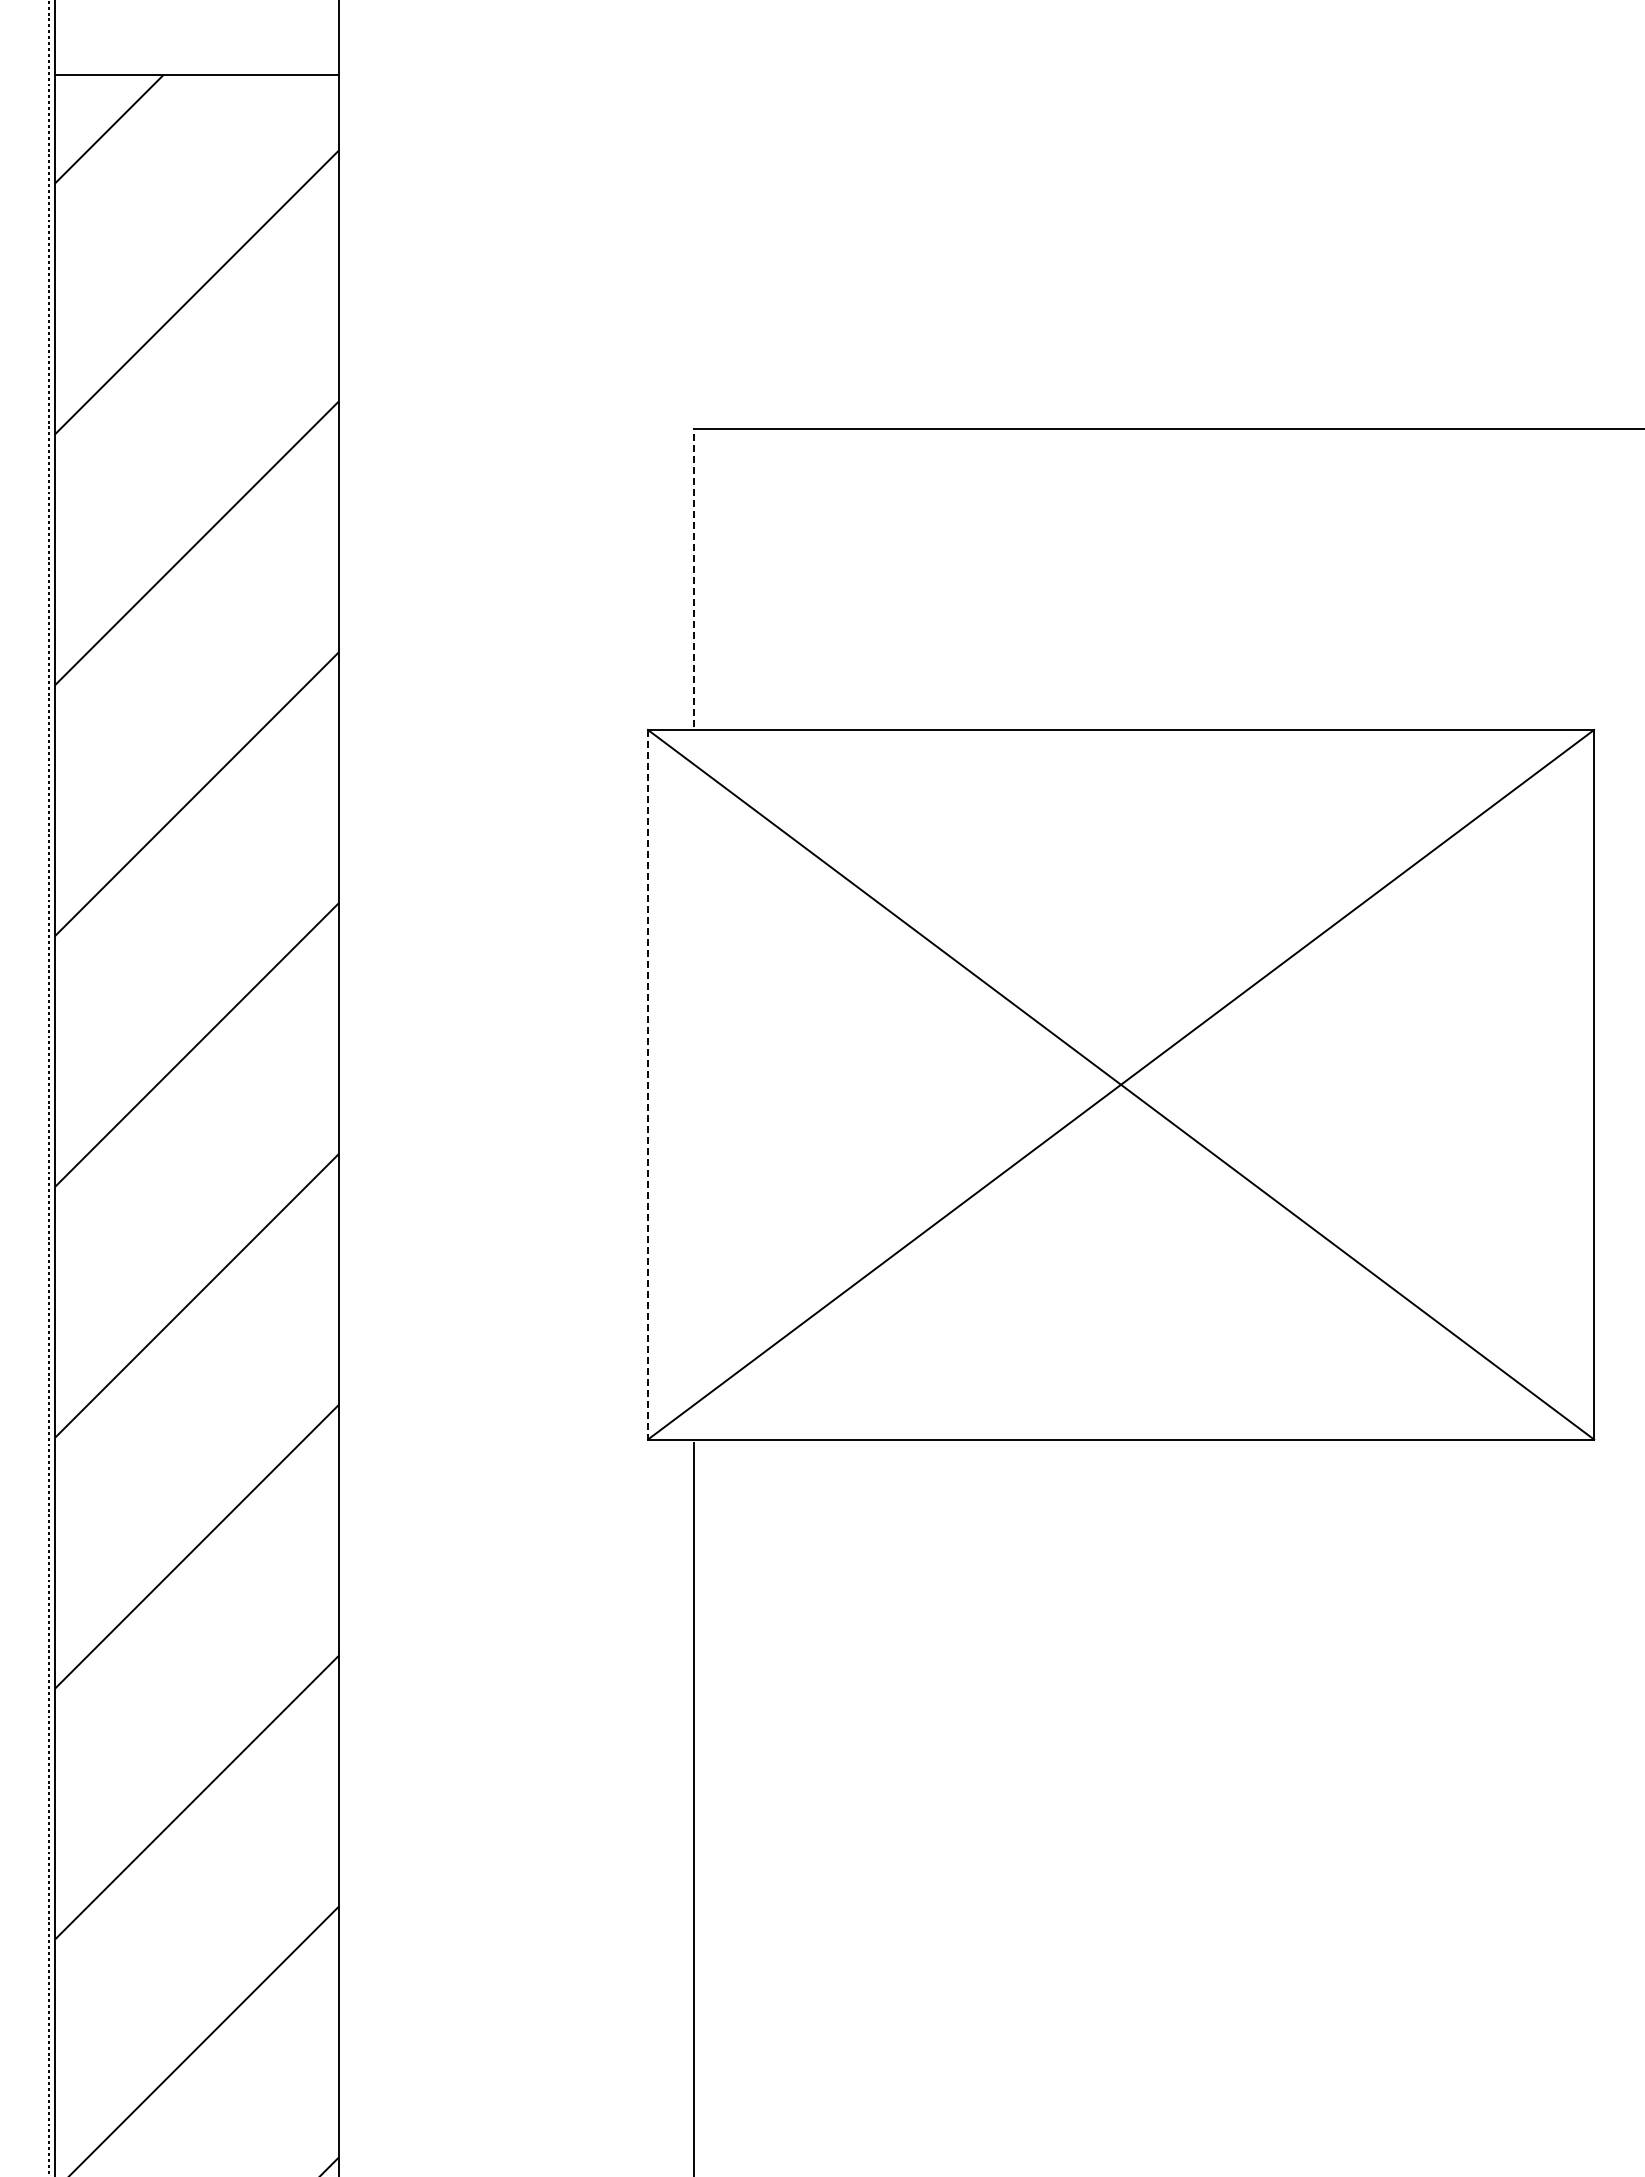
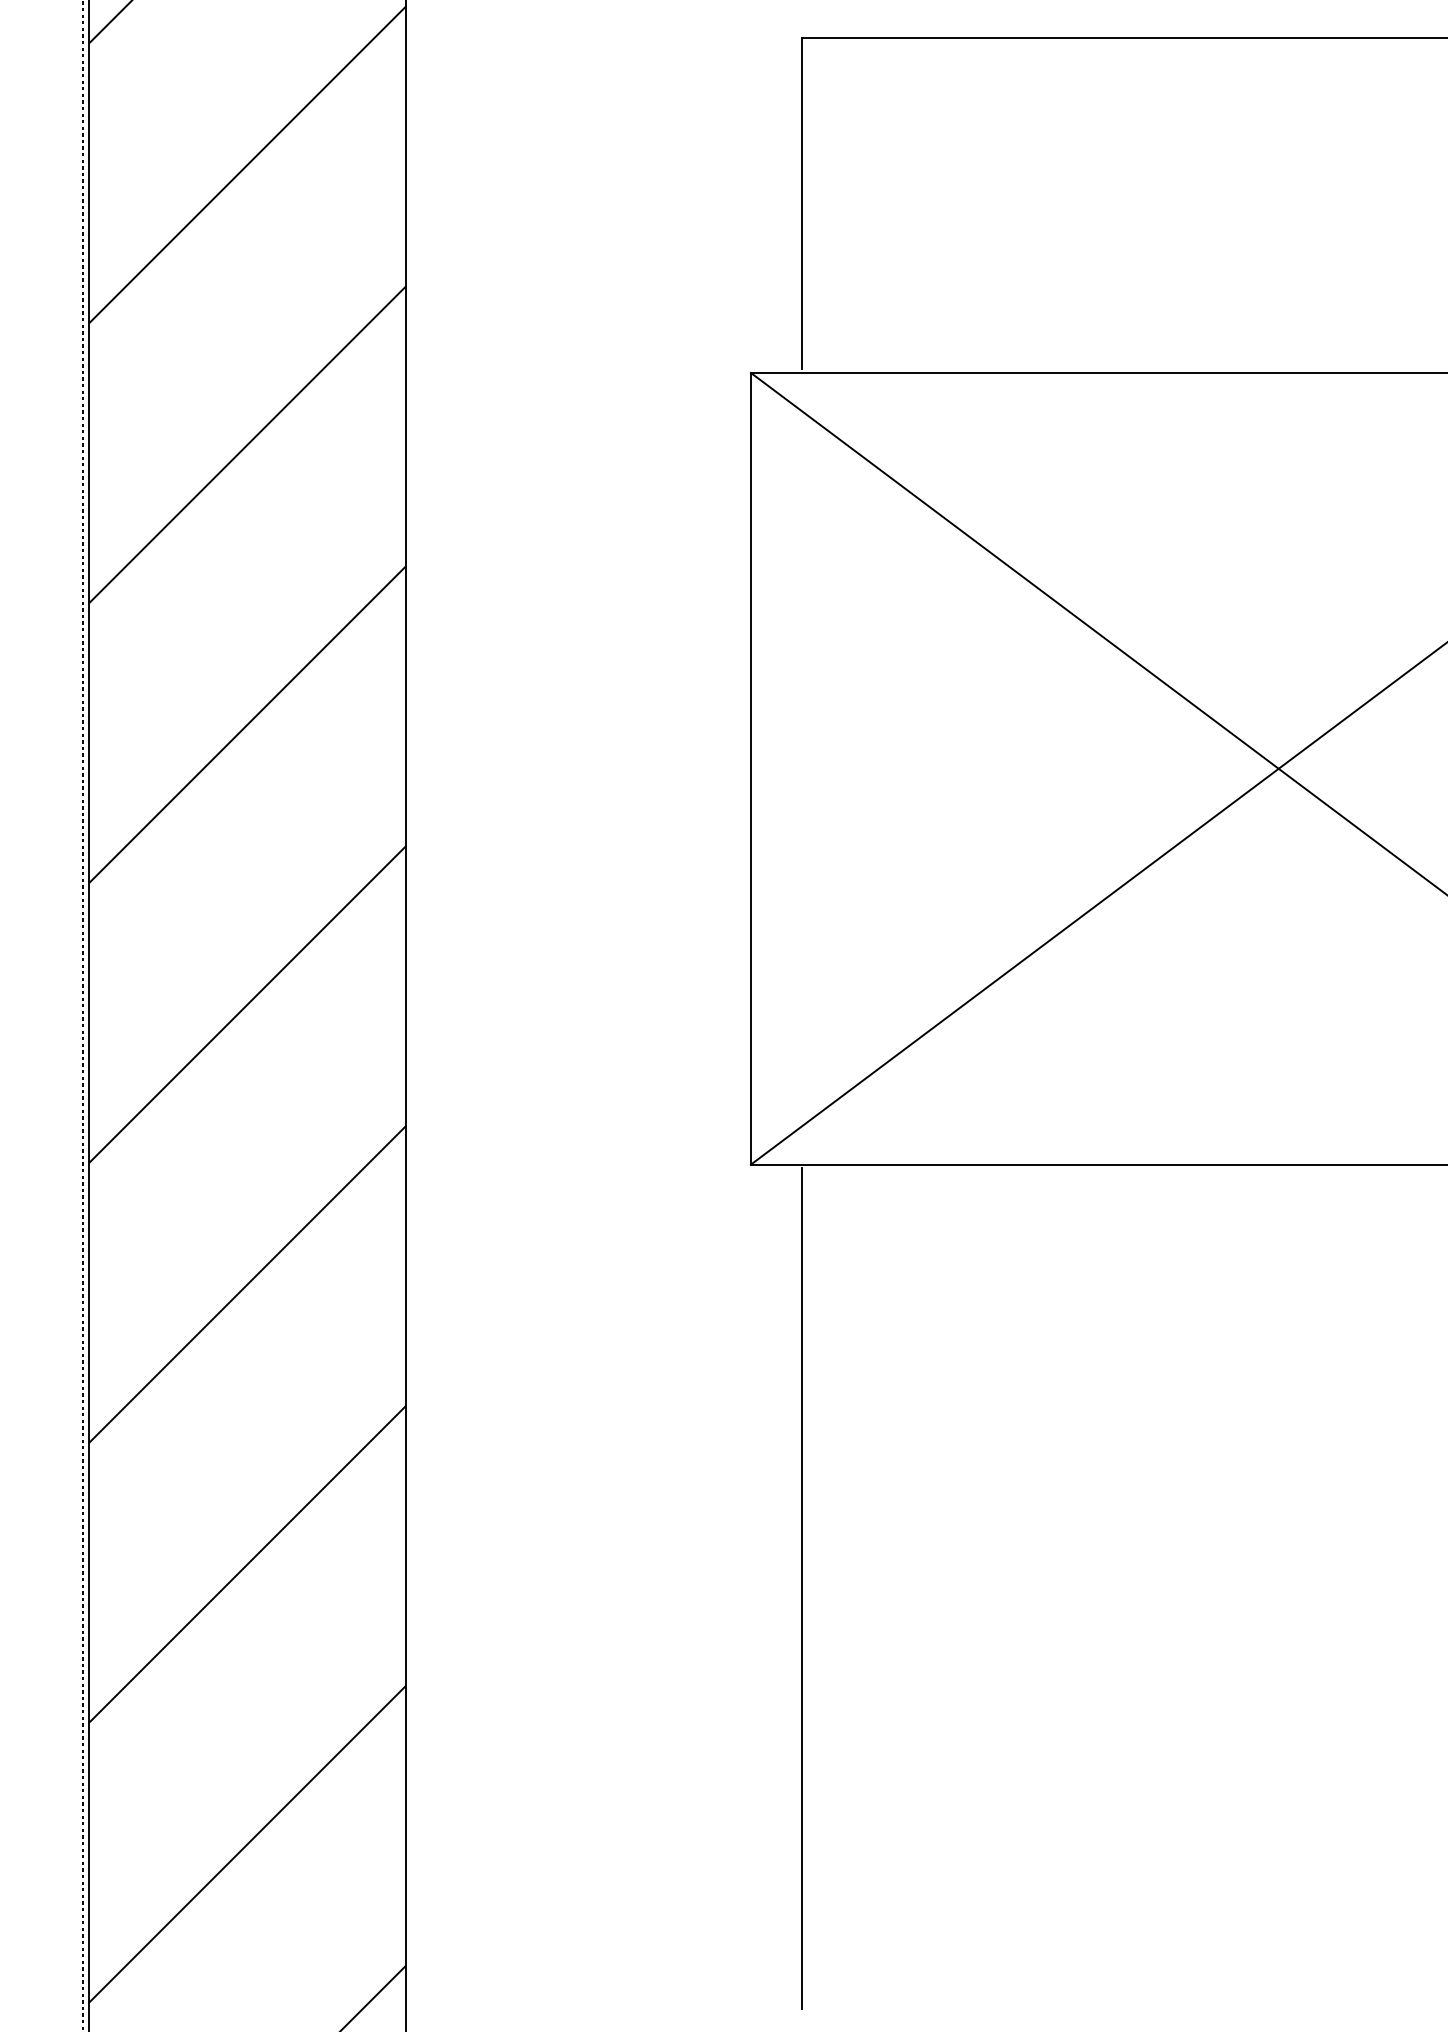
line: (693, 578) -> (801, 203), dashed -> solid
line: (648, 1084) -> (751, 768), dashed -> solid

